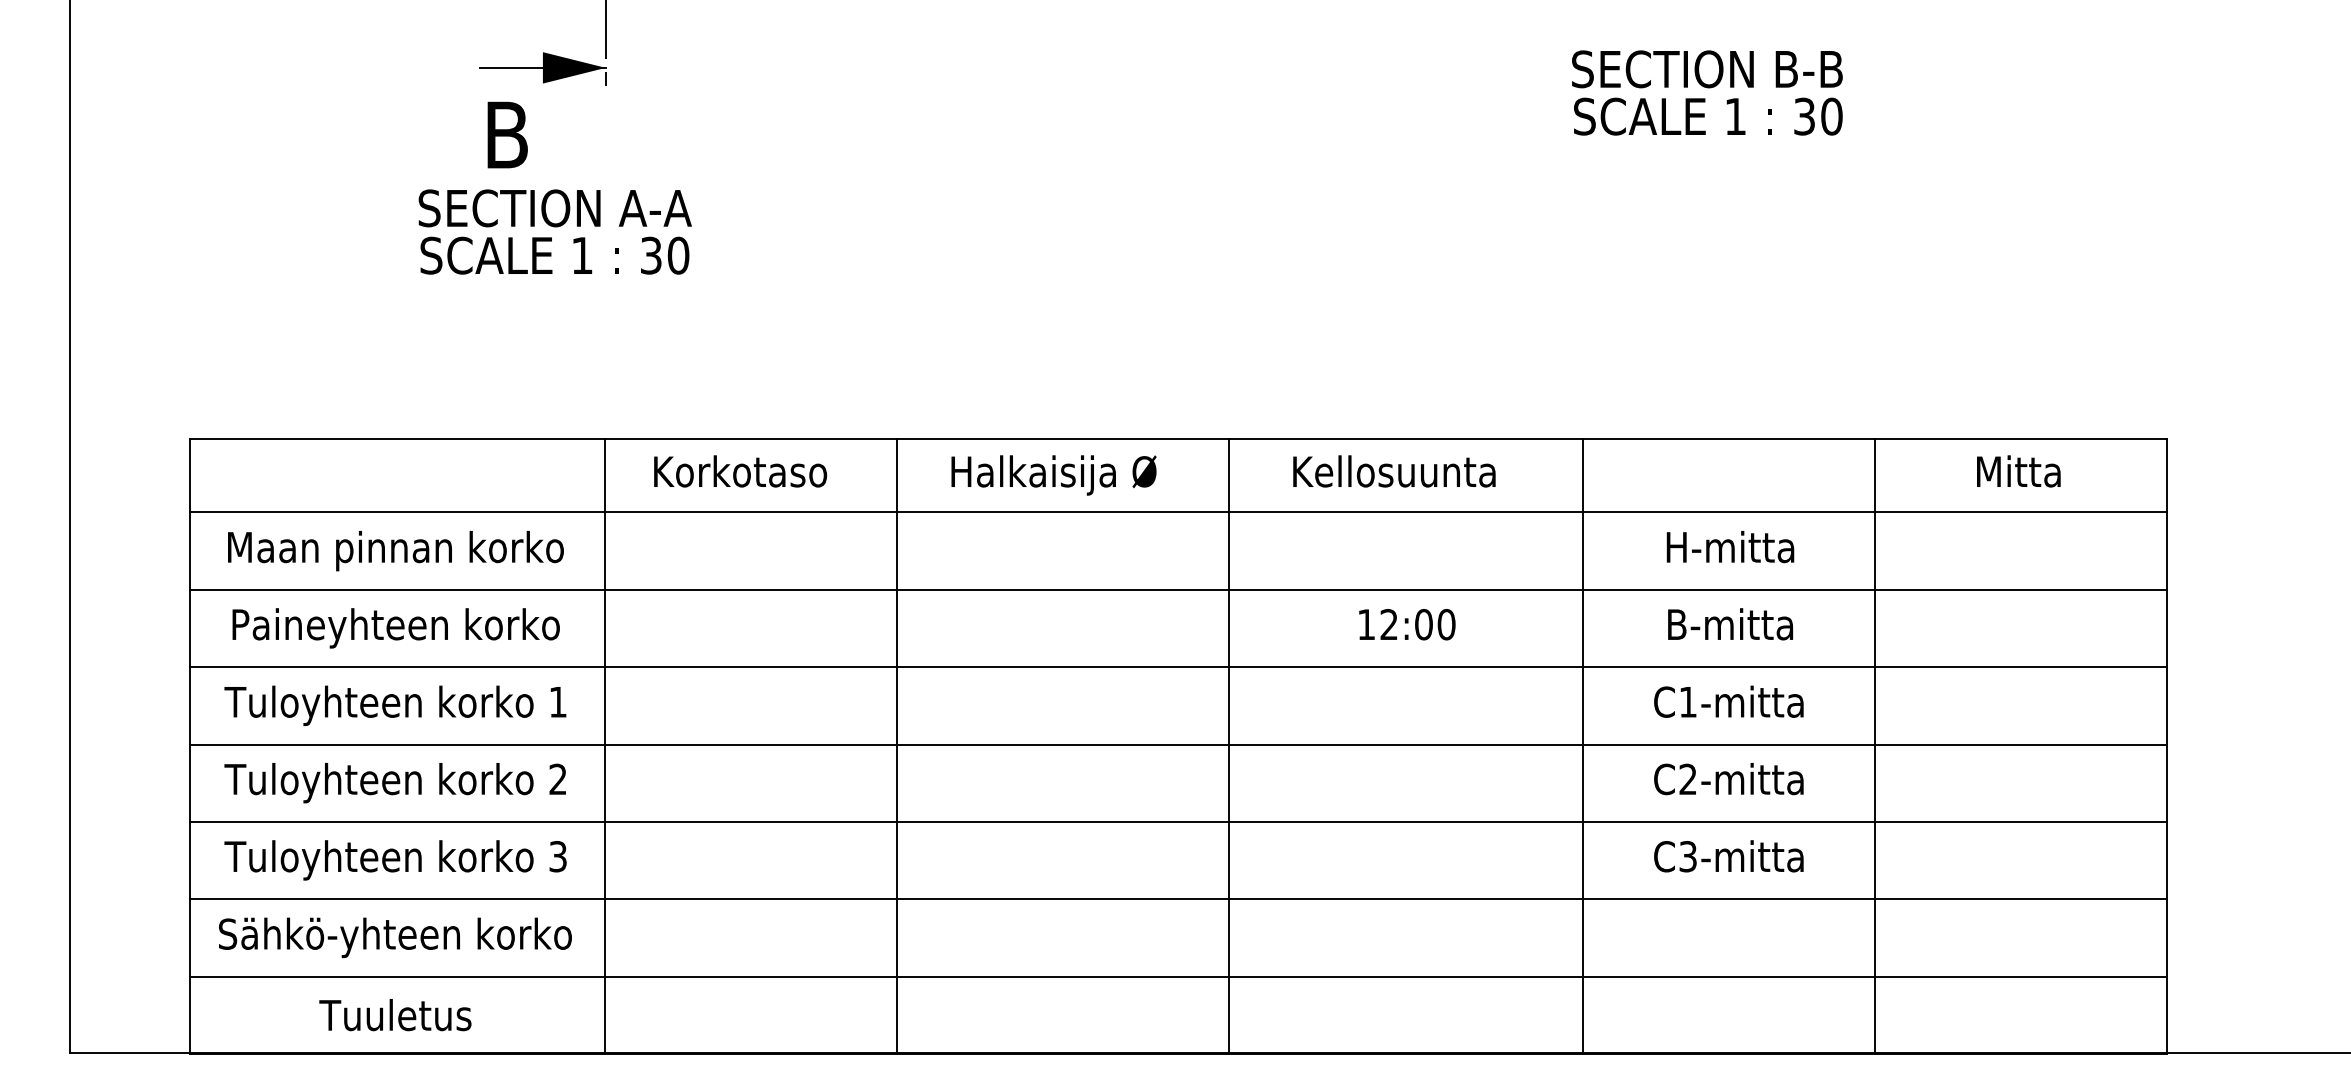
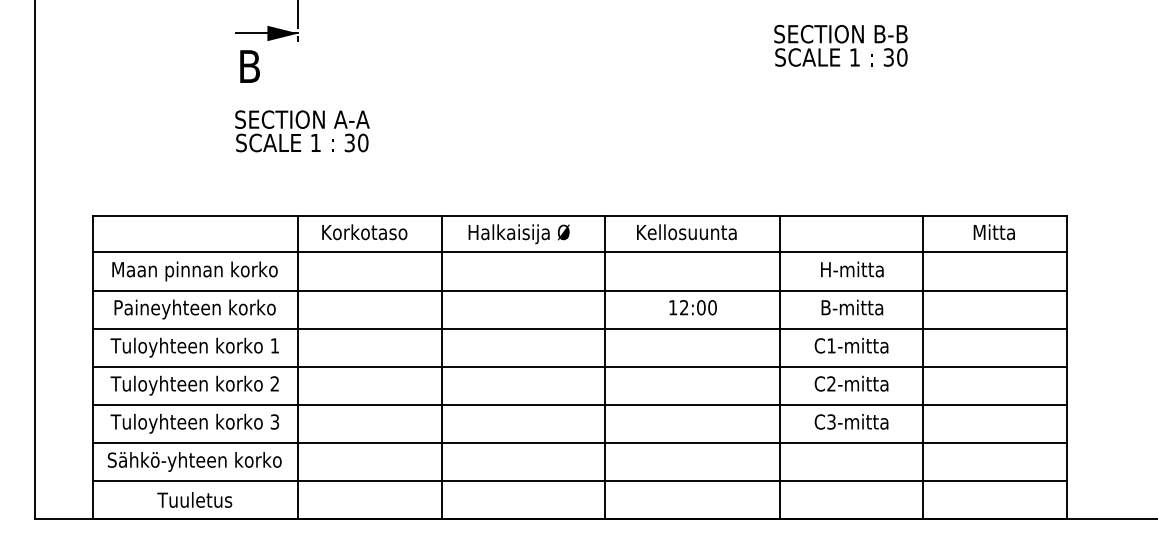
text: (555, 232) -> (302, 131), moved

